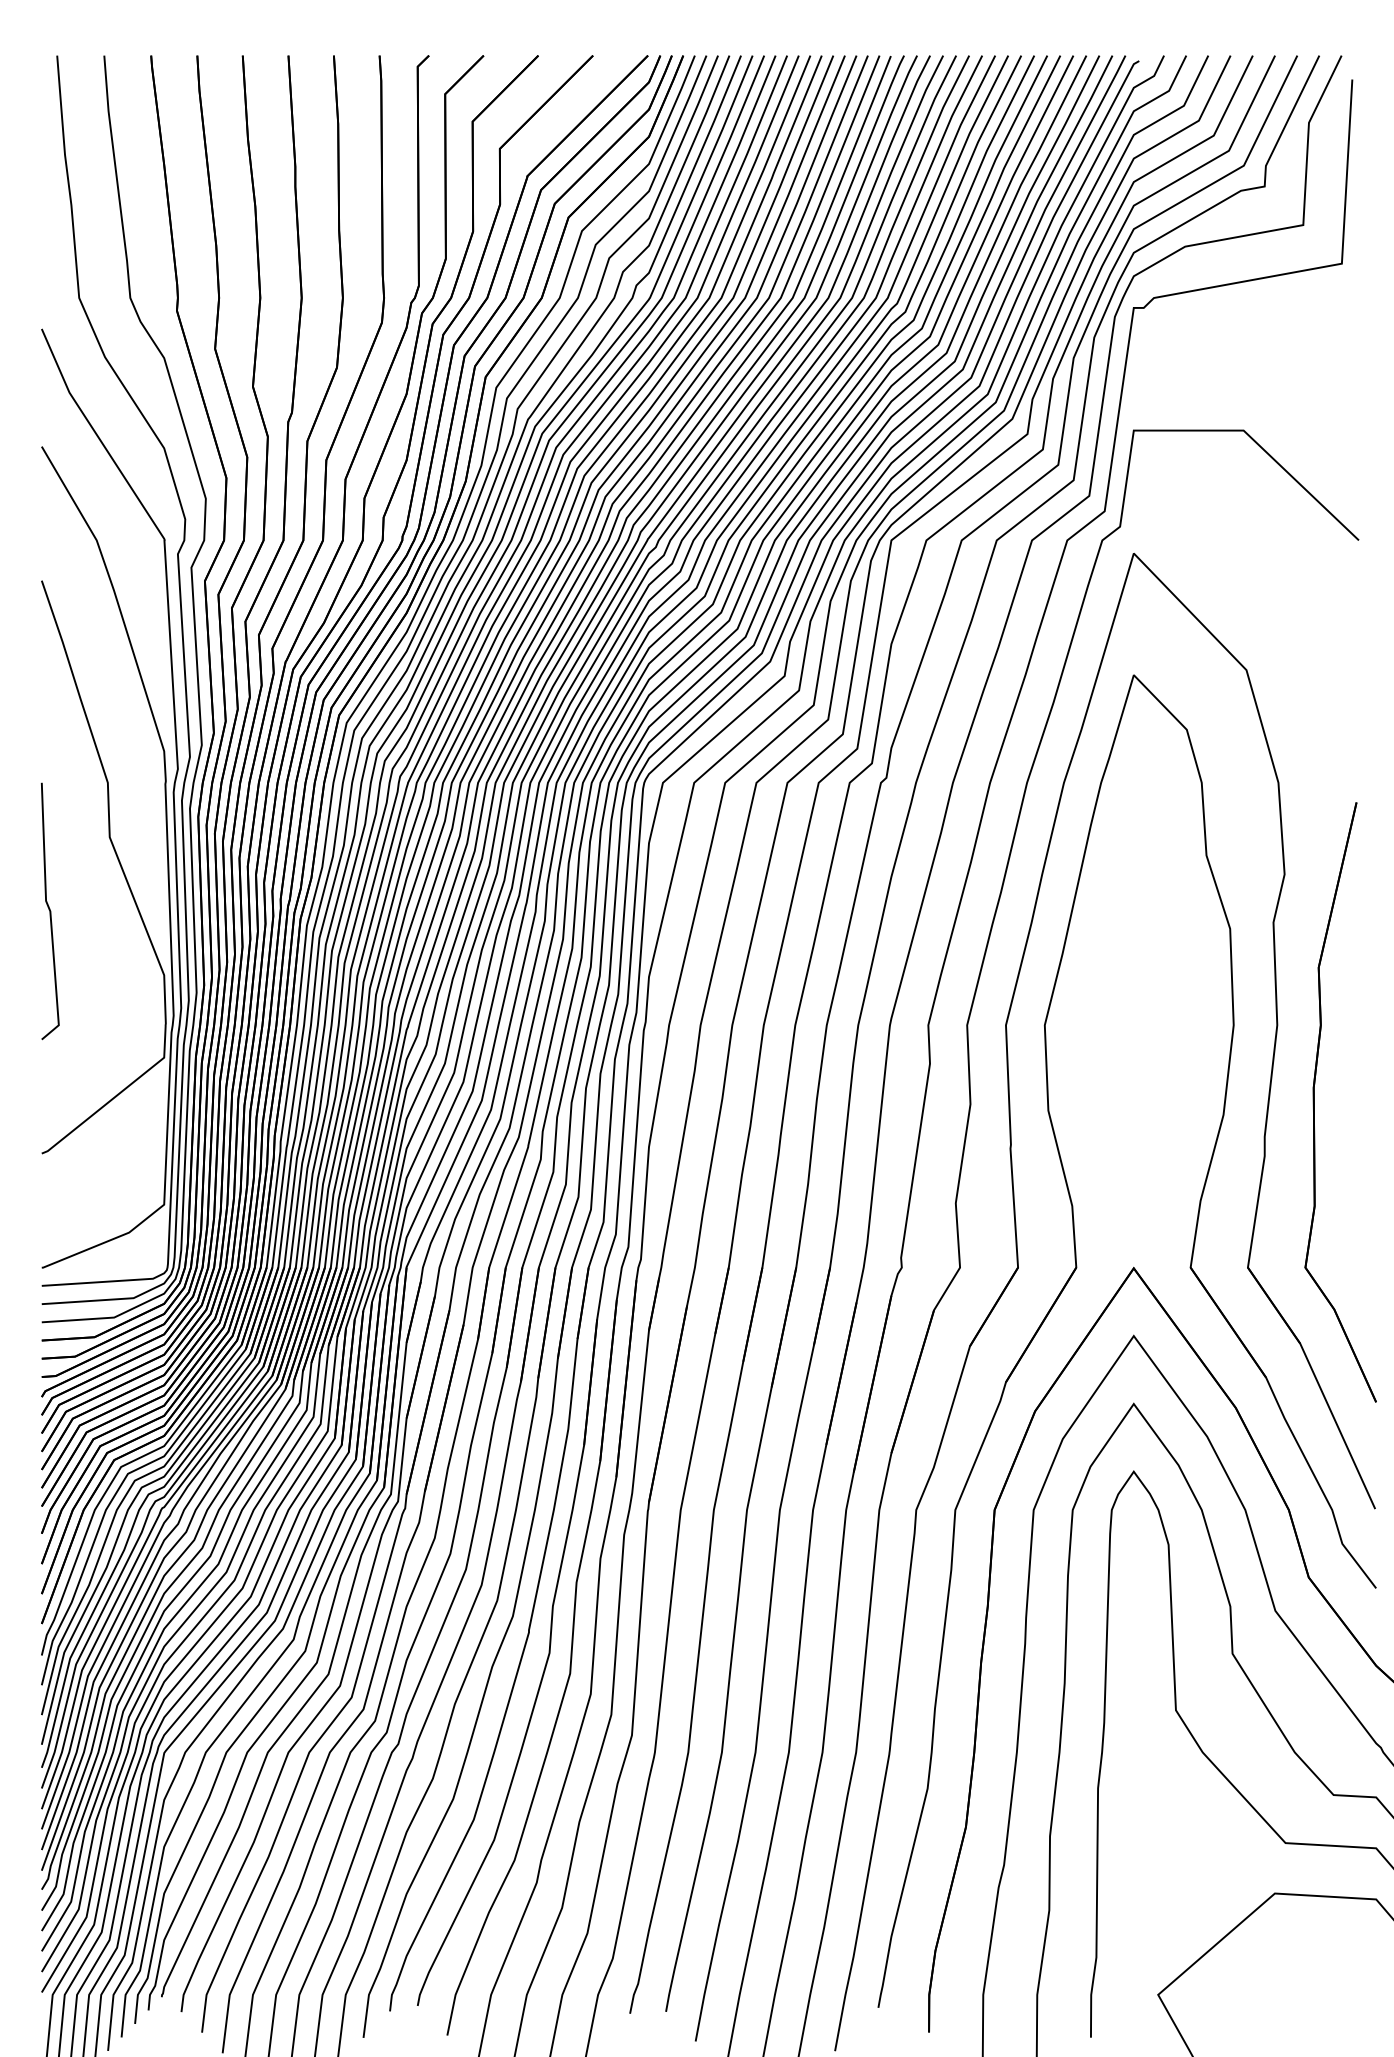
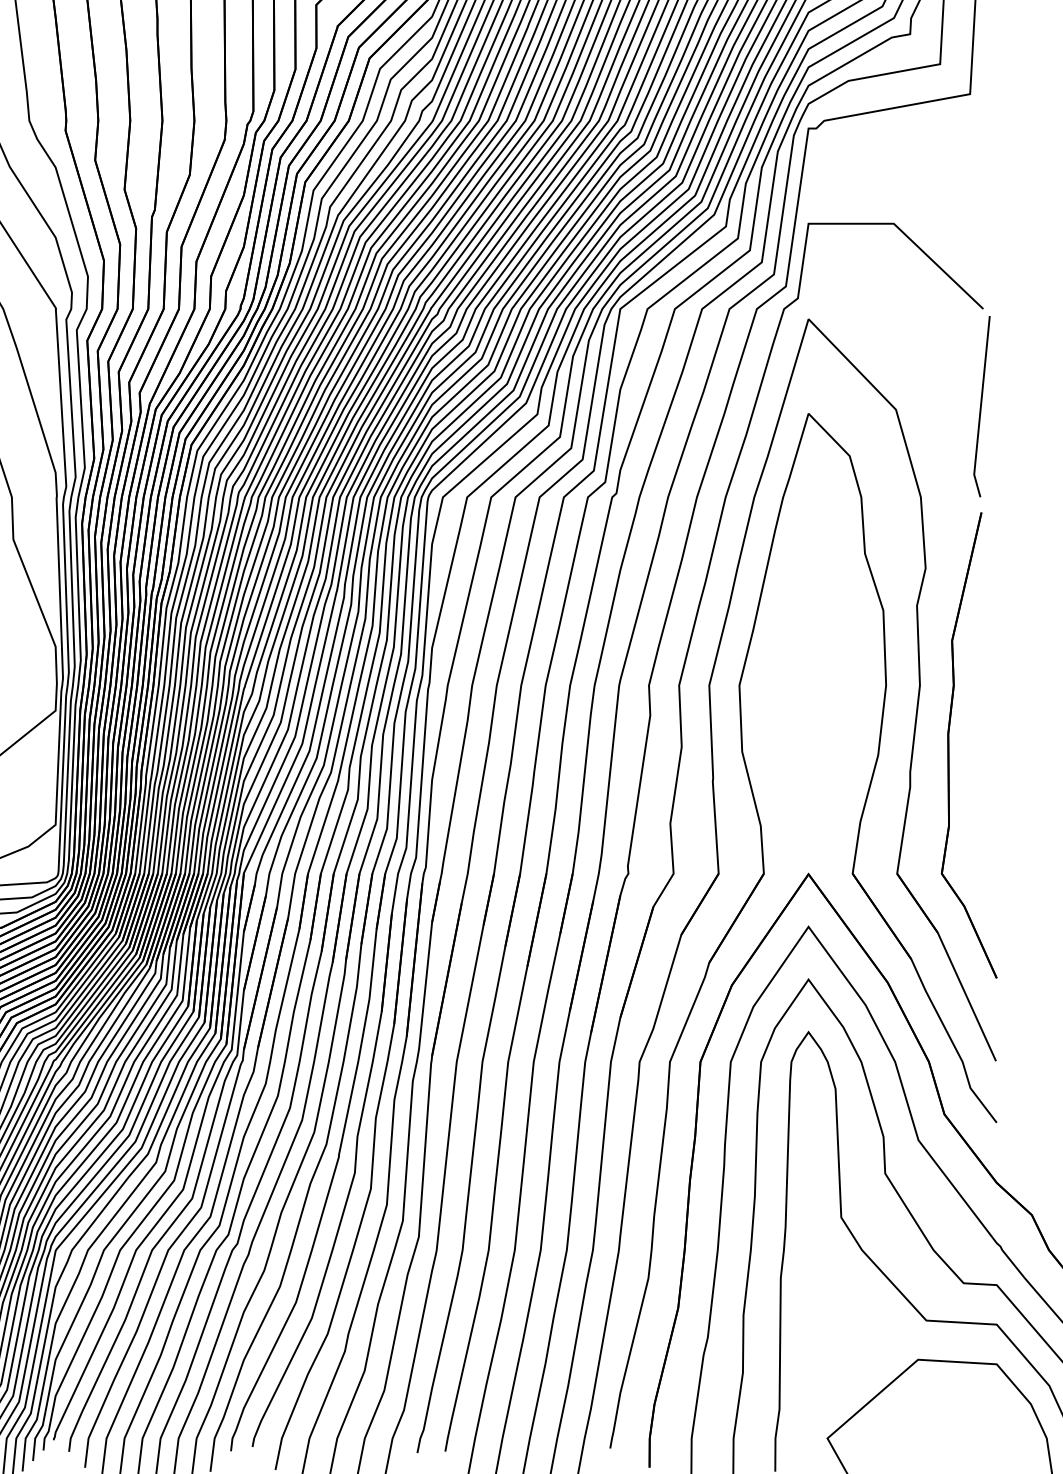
line: (1356, 665) -> (981, 406), added

